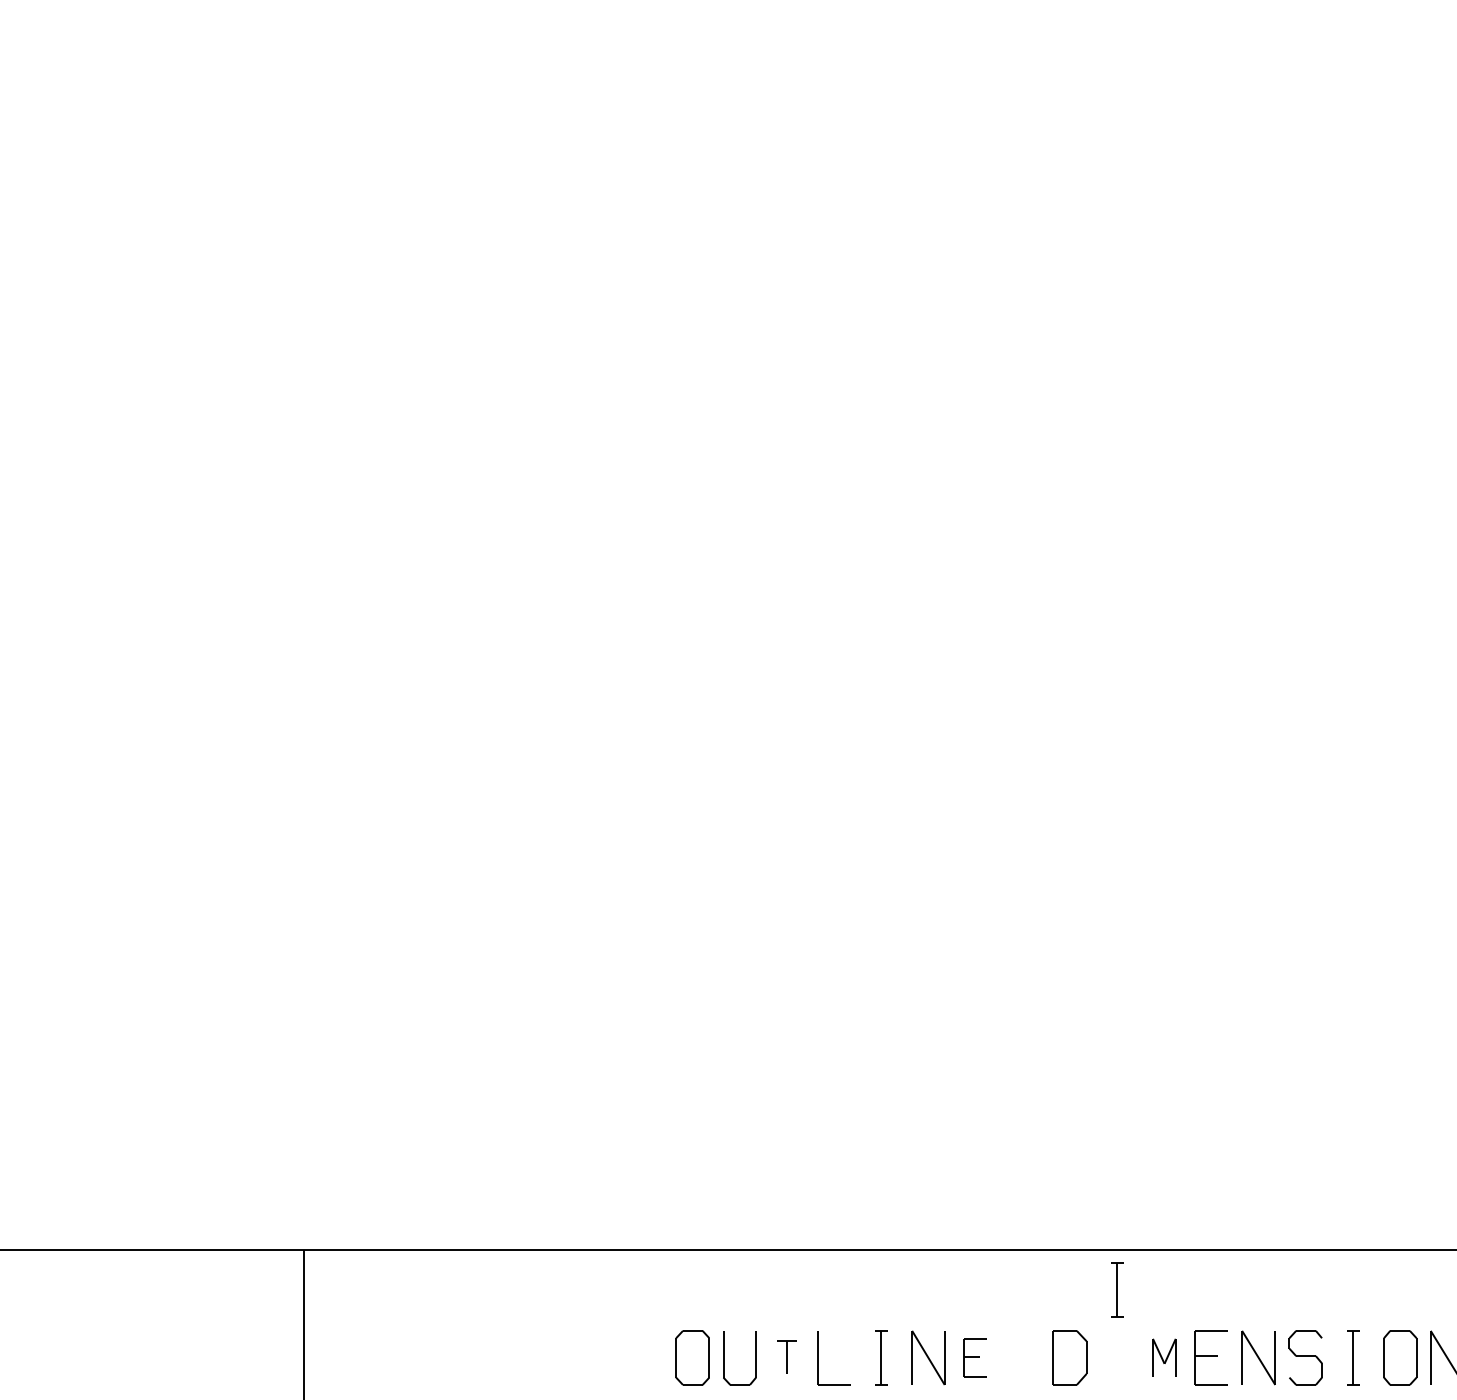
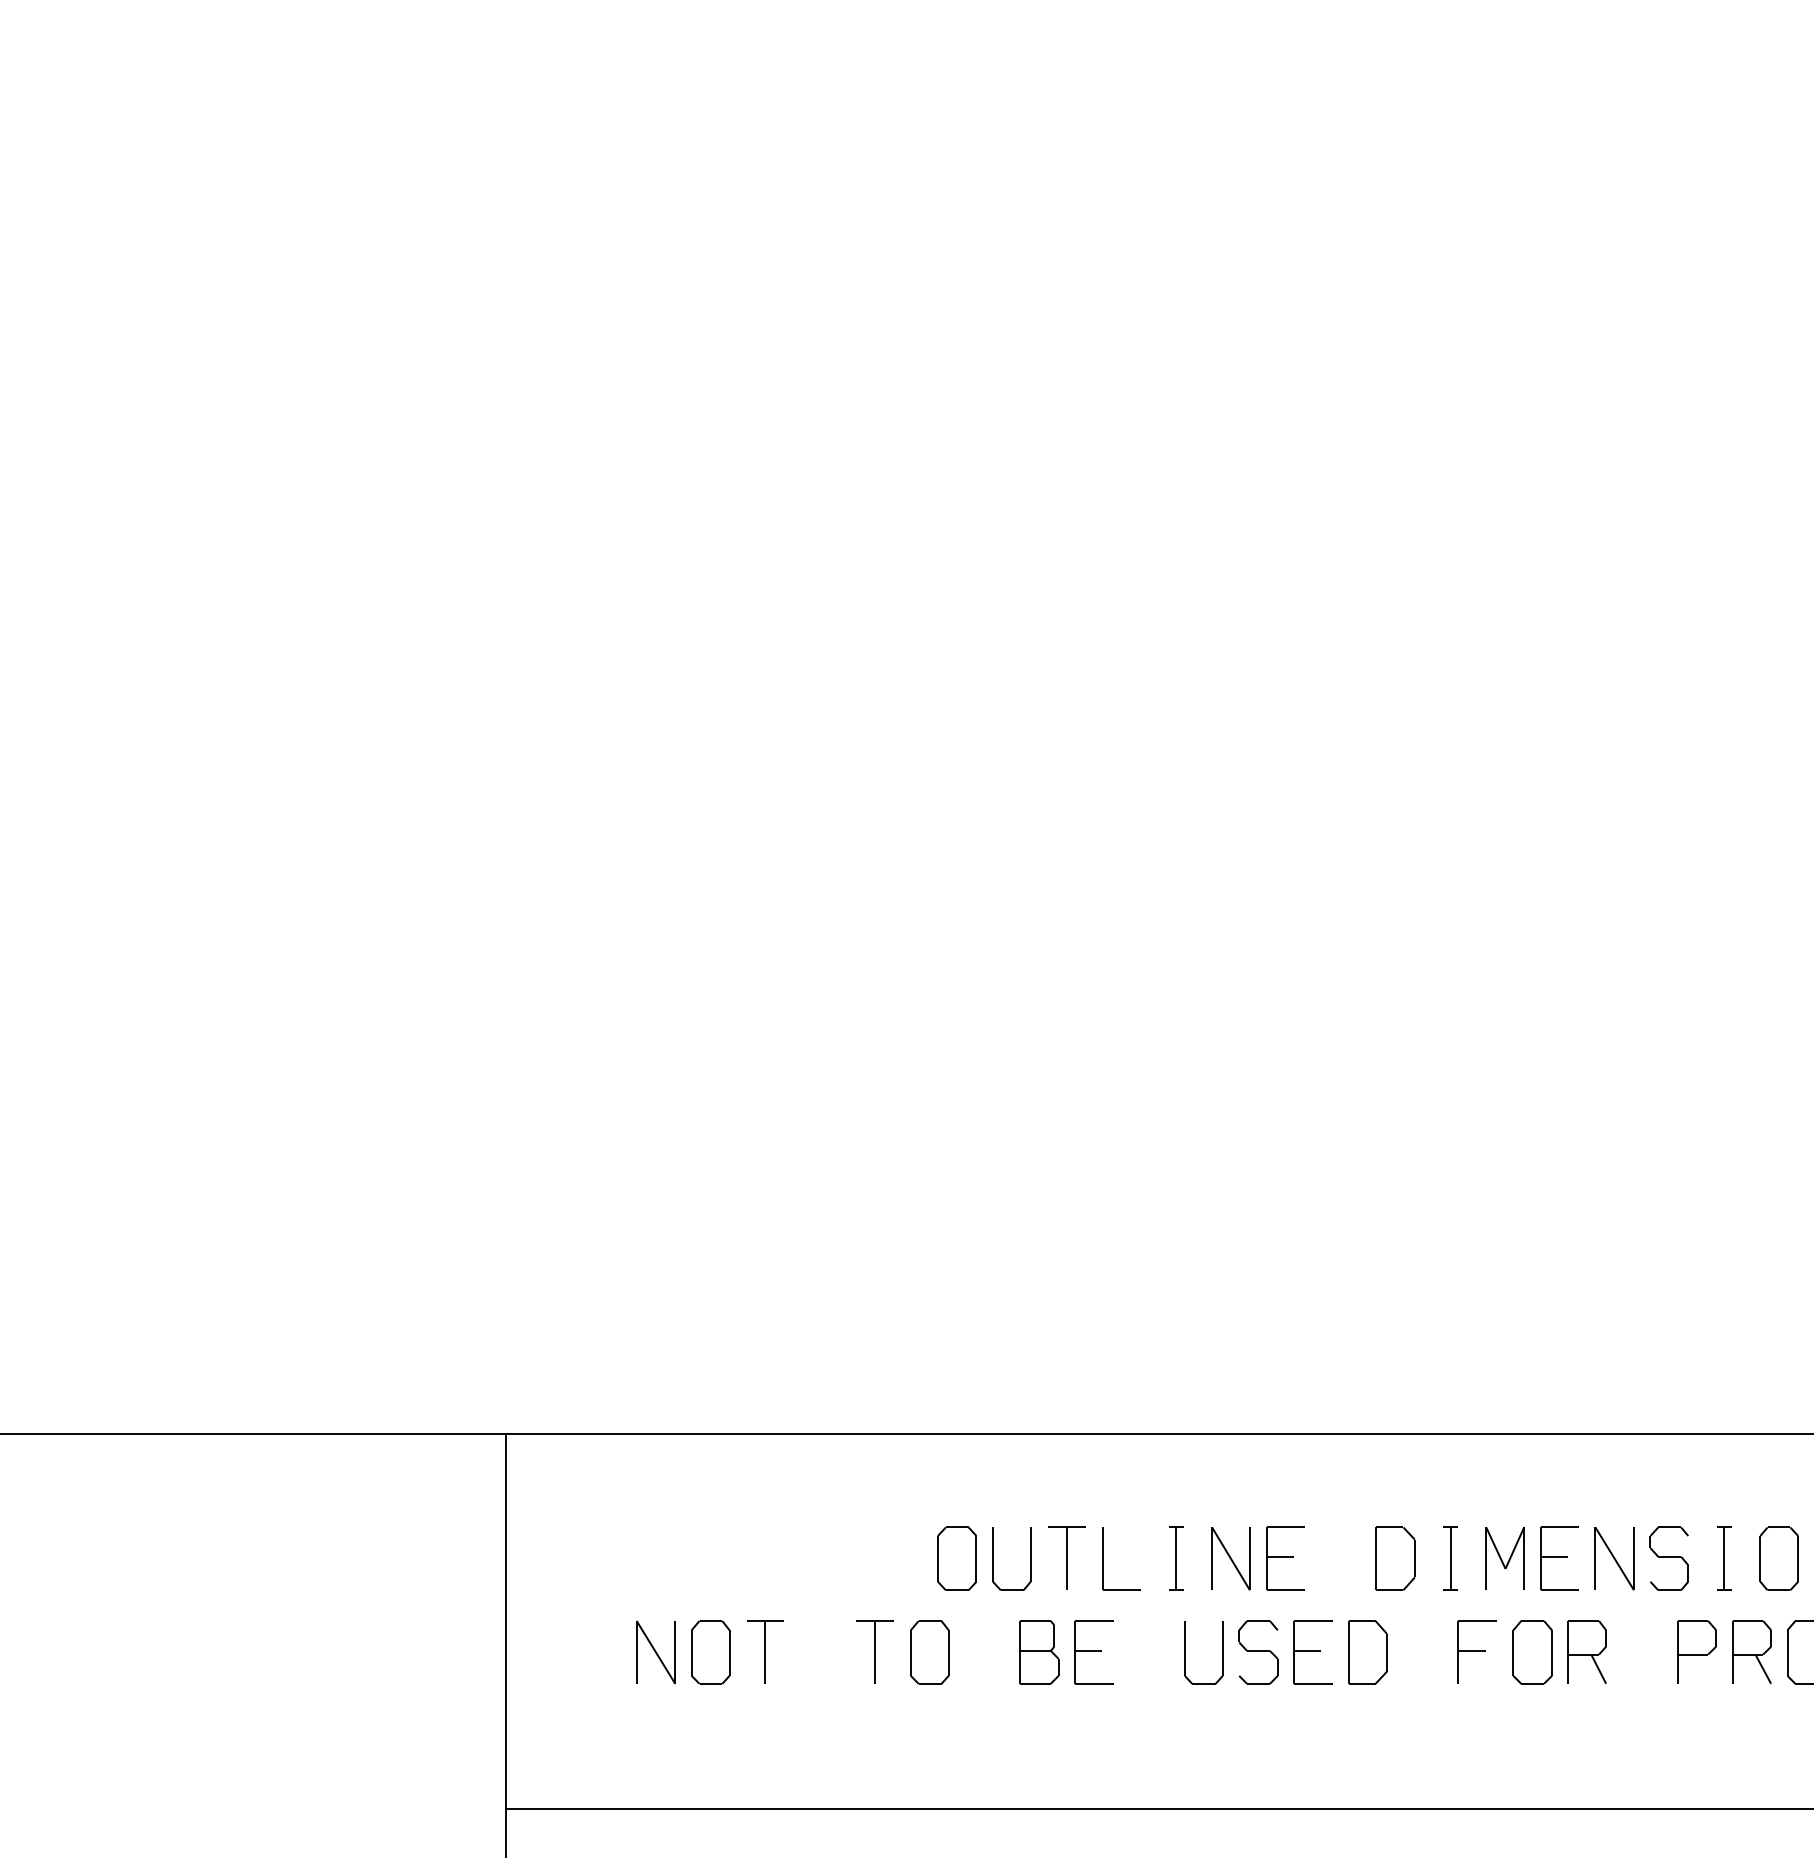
part: (1117, 1289) -> (1450, 1558), moved
part: (786, 1356) -> (1066, 1557), size x1.67
part: (975, 1357) -> (1285, 1558), size x1.43
part: (1163, 1357) -> (1504, 1558), size x1.43

